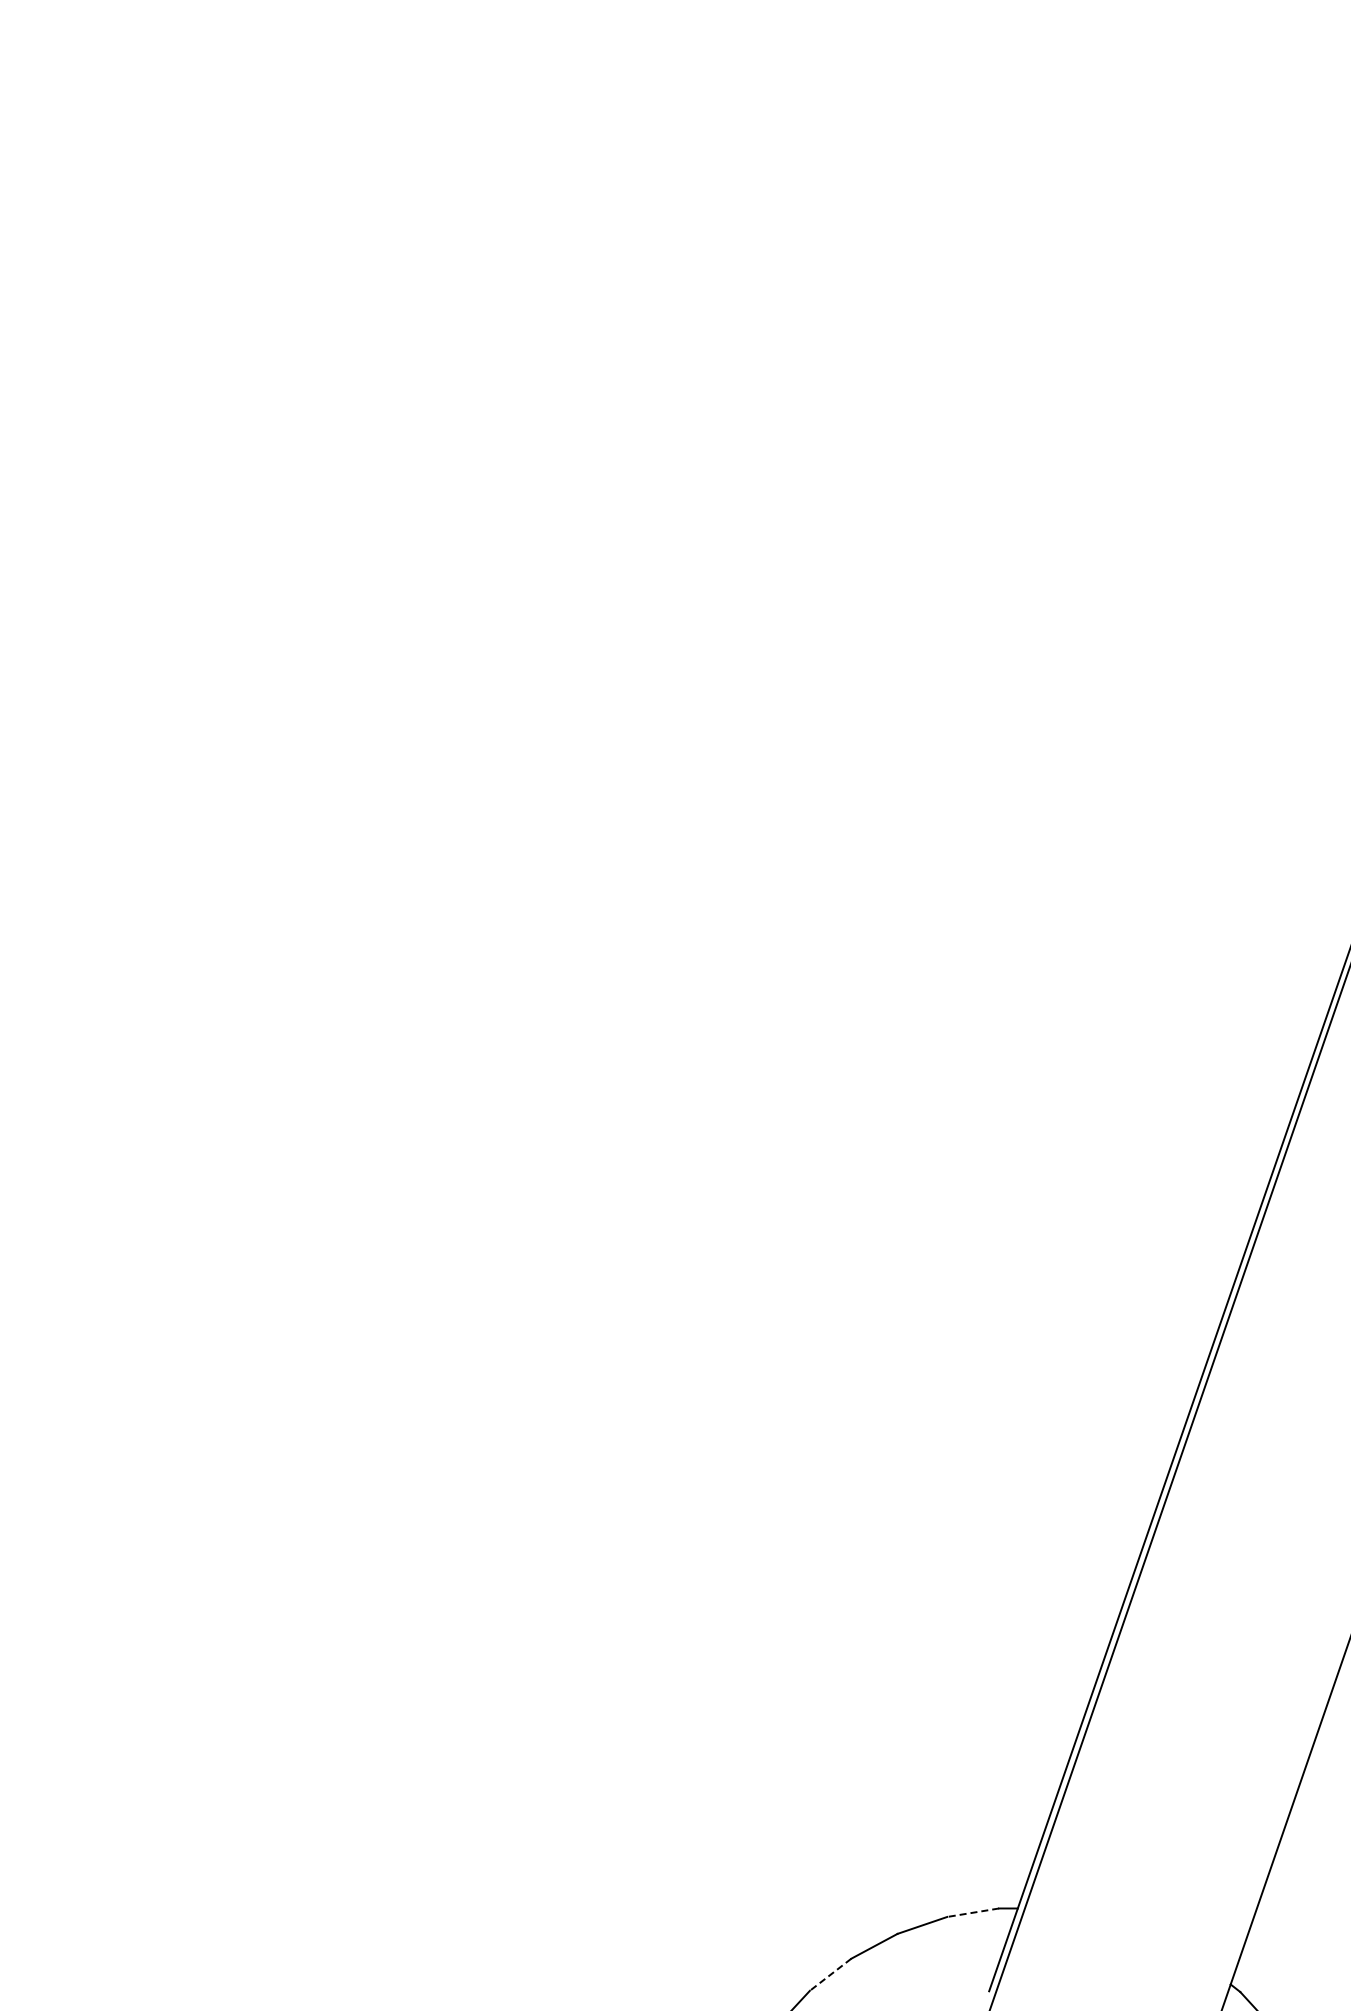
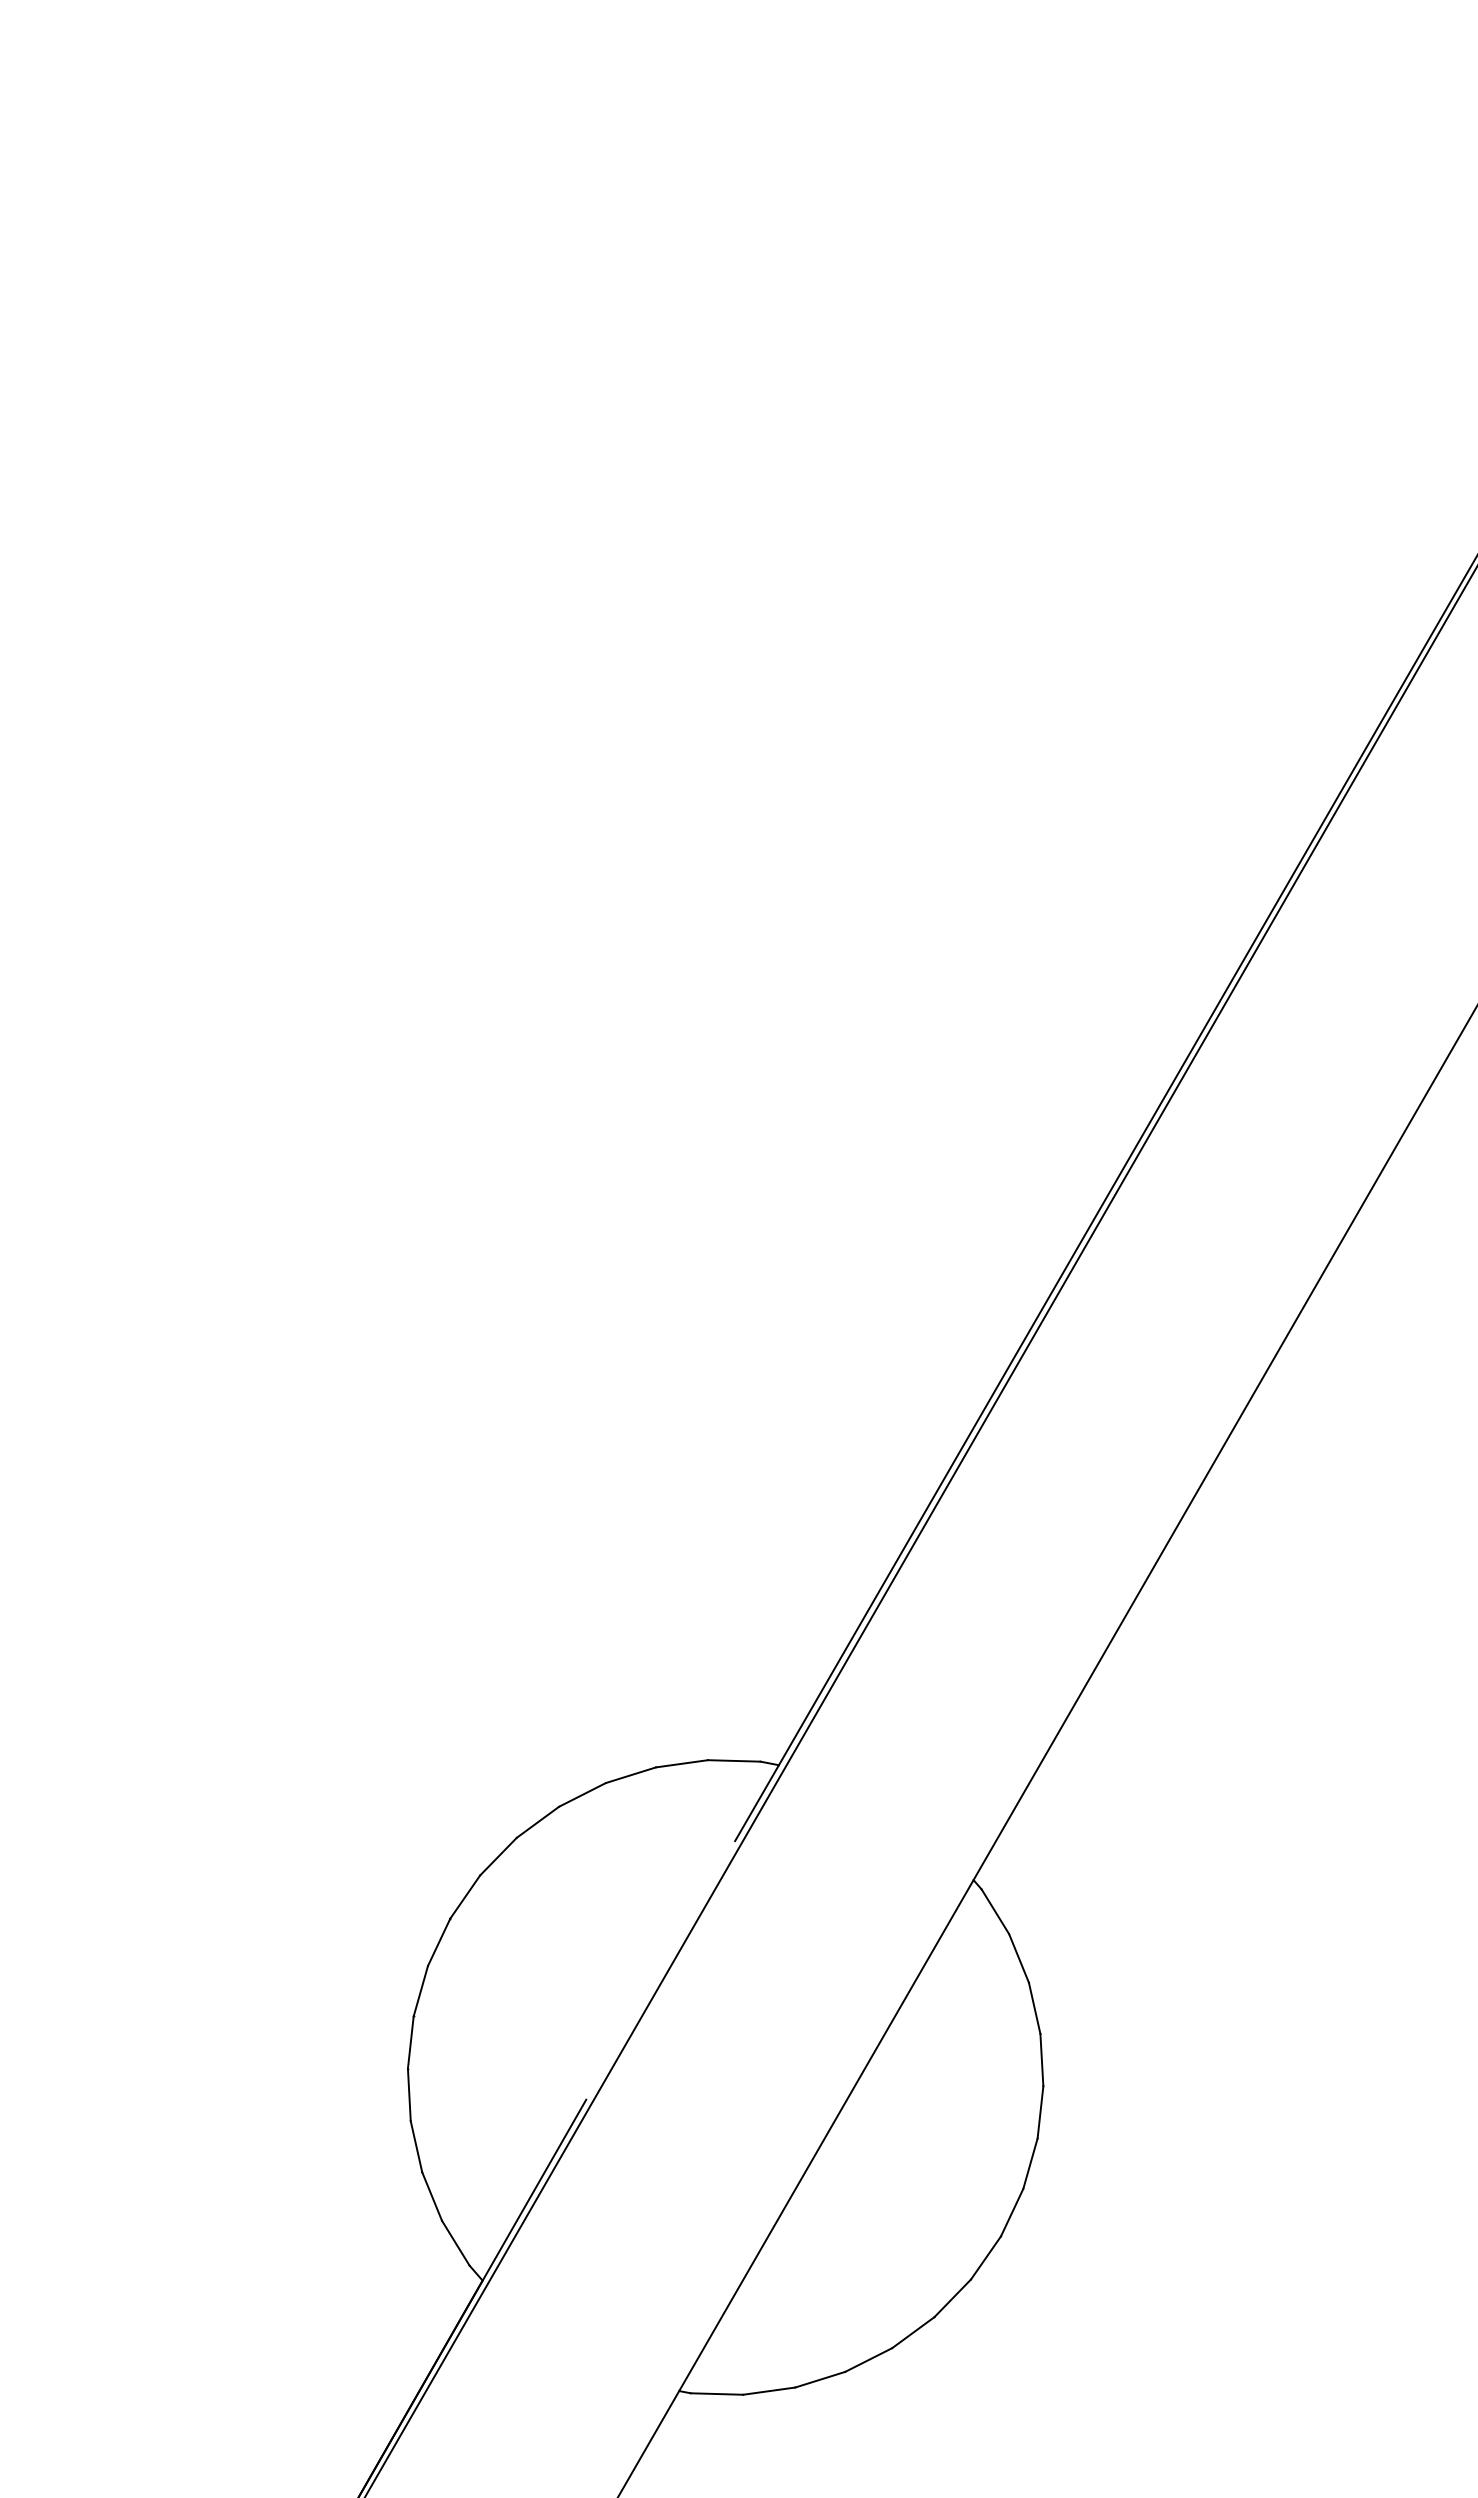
line: (972, 1912) -> (733, 1760), dashed -> solid
line: (830, 1975) -> (582, 1795), dashed -> solid

